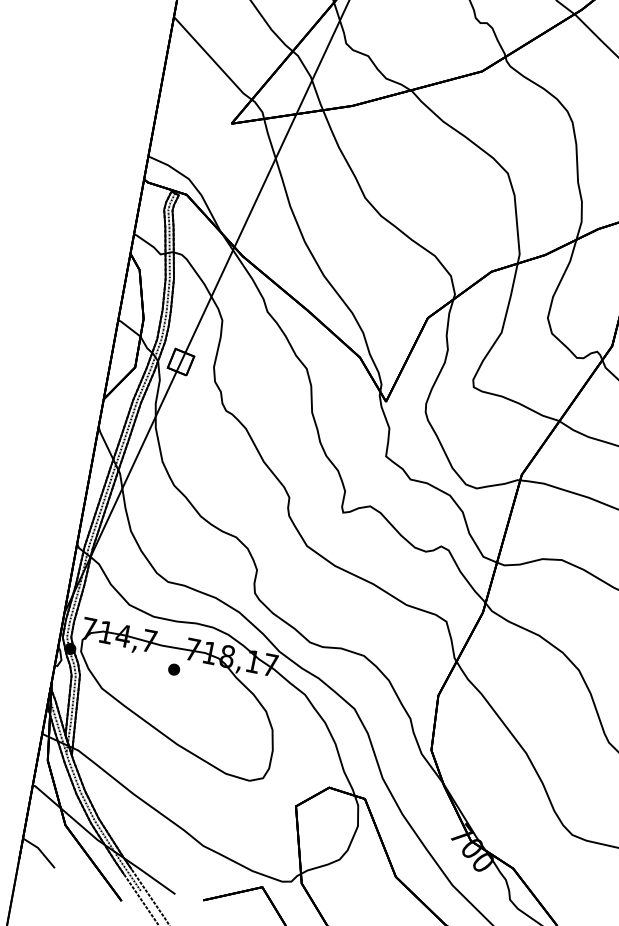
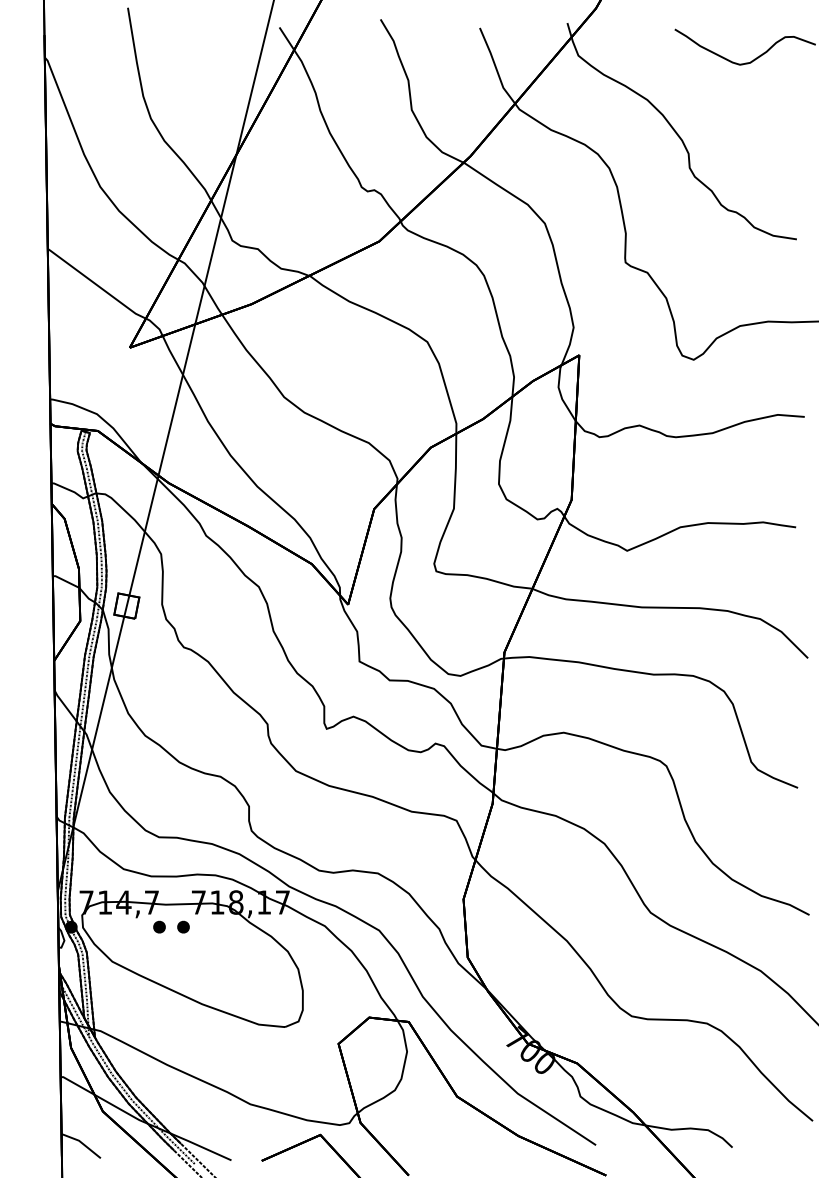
part: (152, 664) -> (159, 926), added

